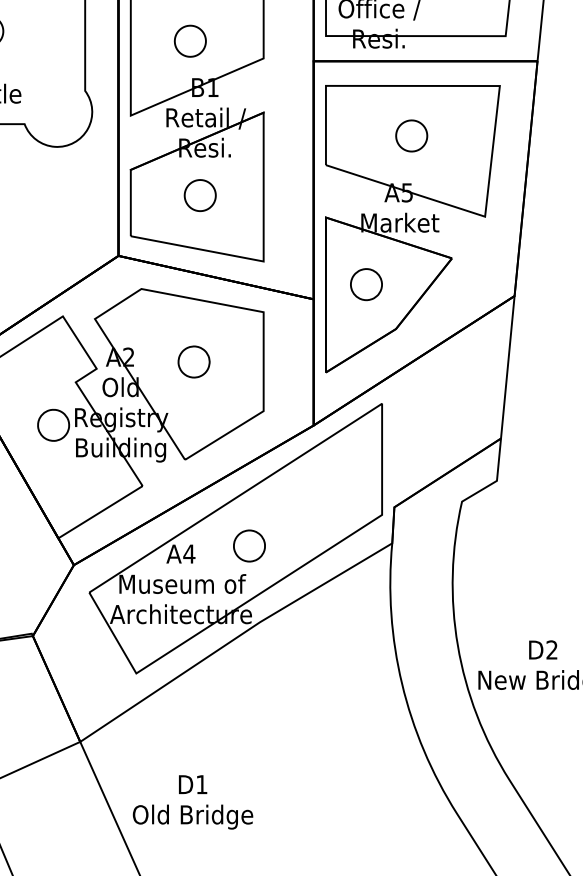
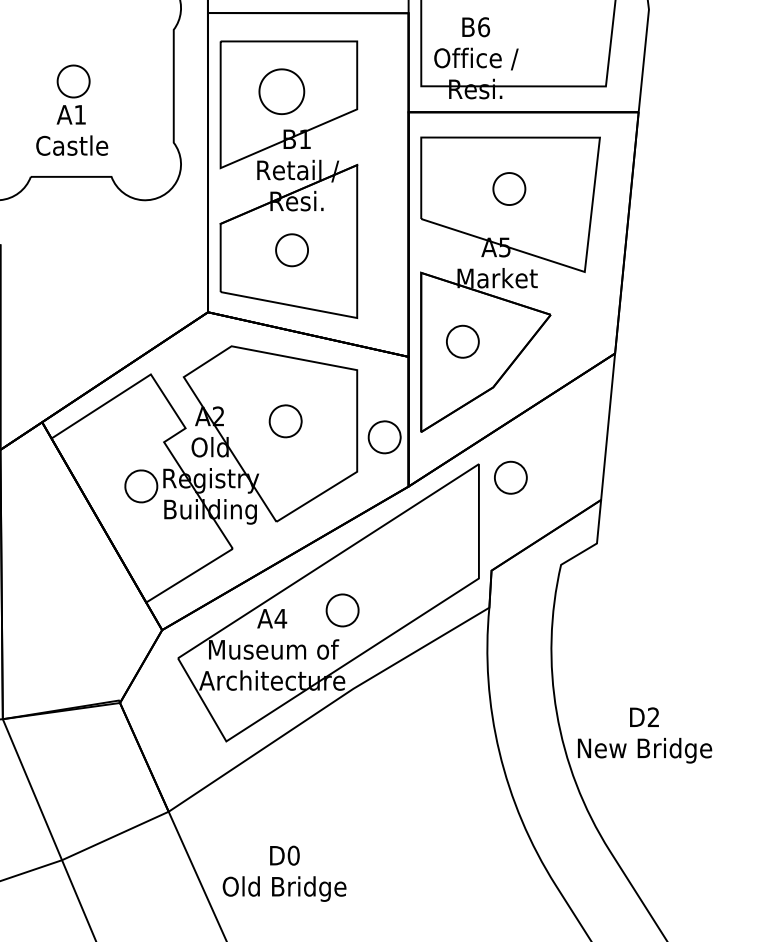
part: (190, 41) -> (281, 91), size x1.4
part: (290, 377) -> (384, 437), added
part: (412, 416) -> (510, 477), added
text: (201, 784) -> (293, 855), D1 -> D0

